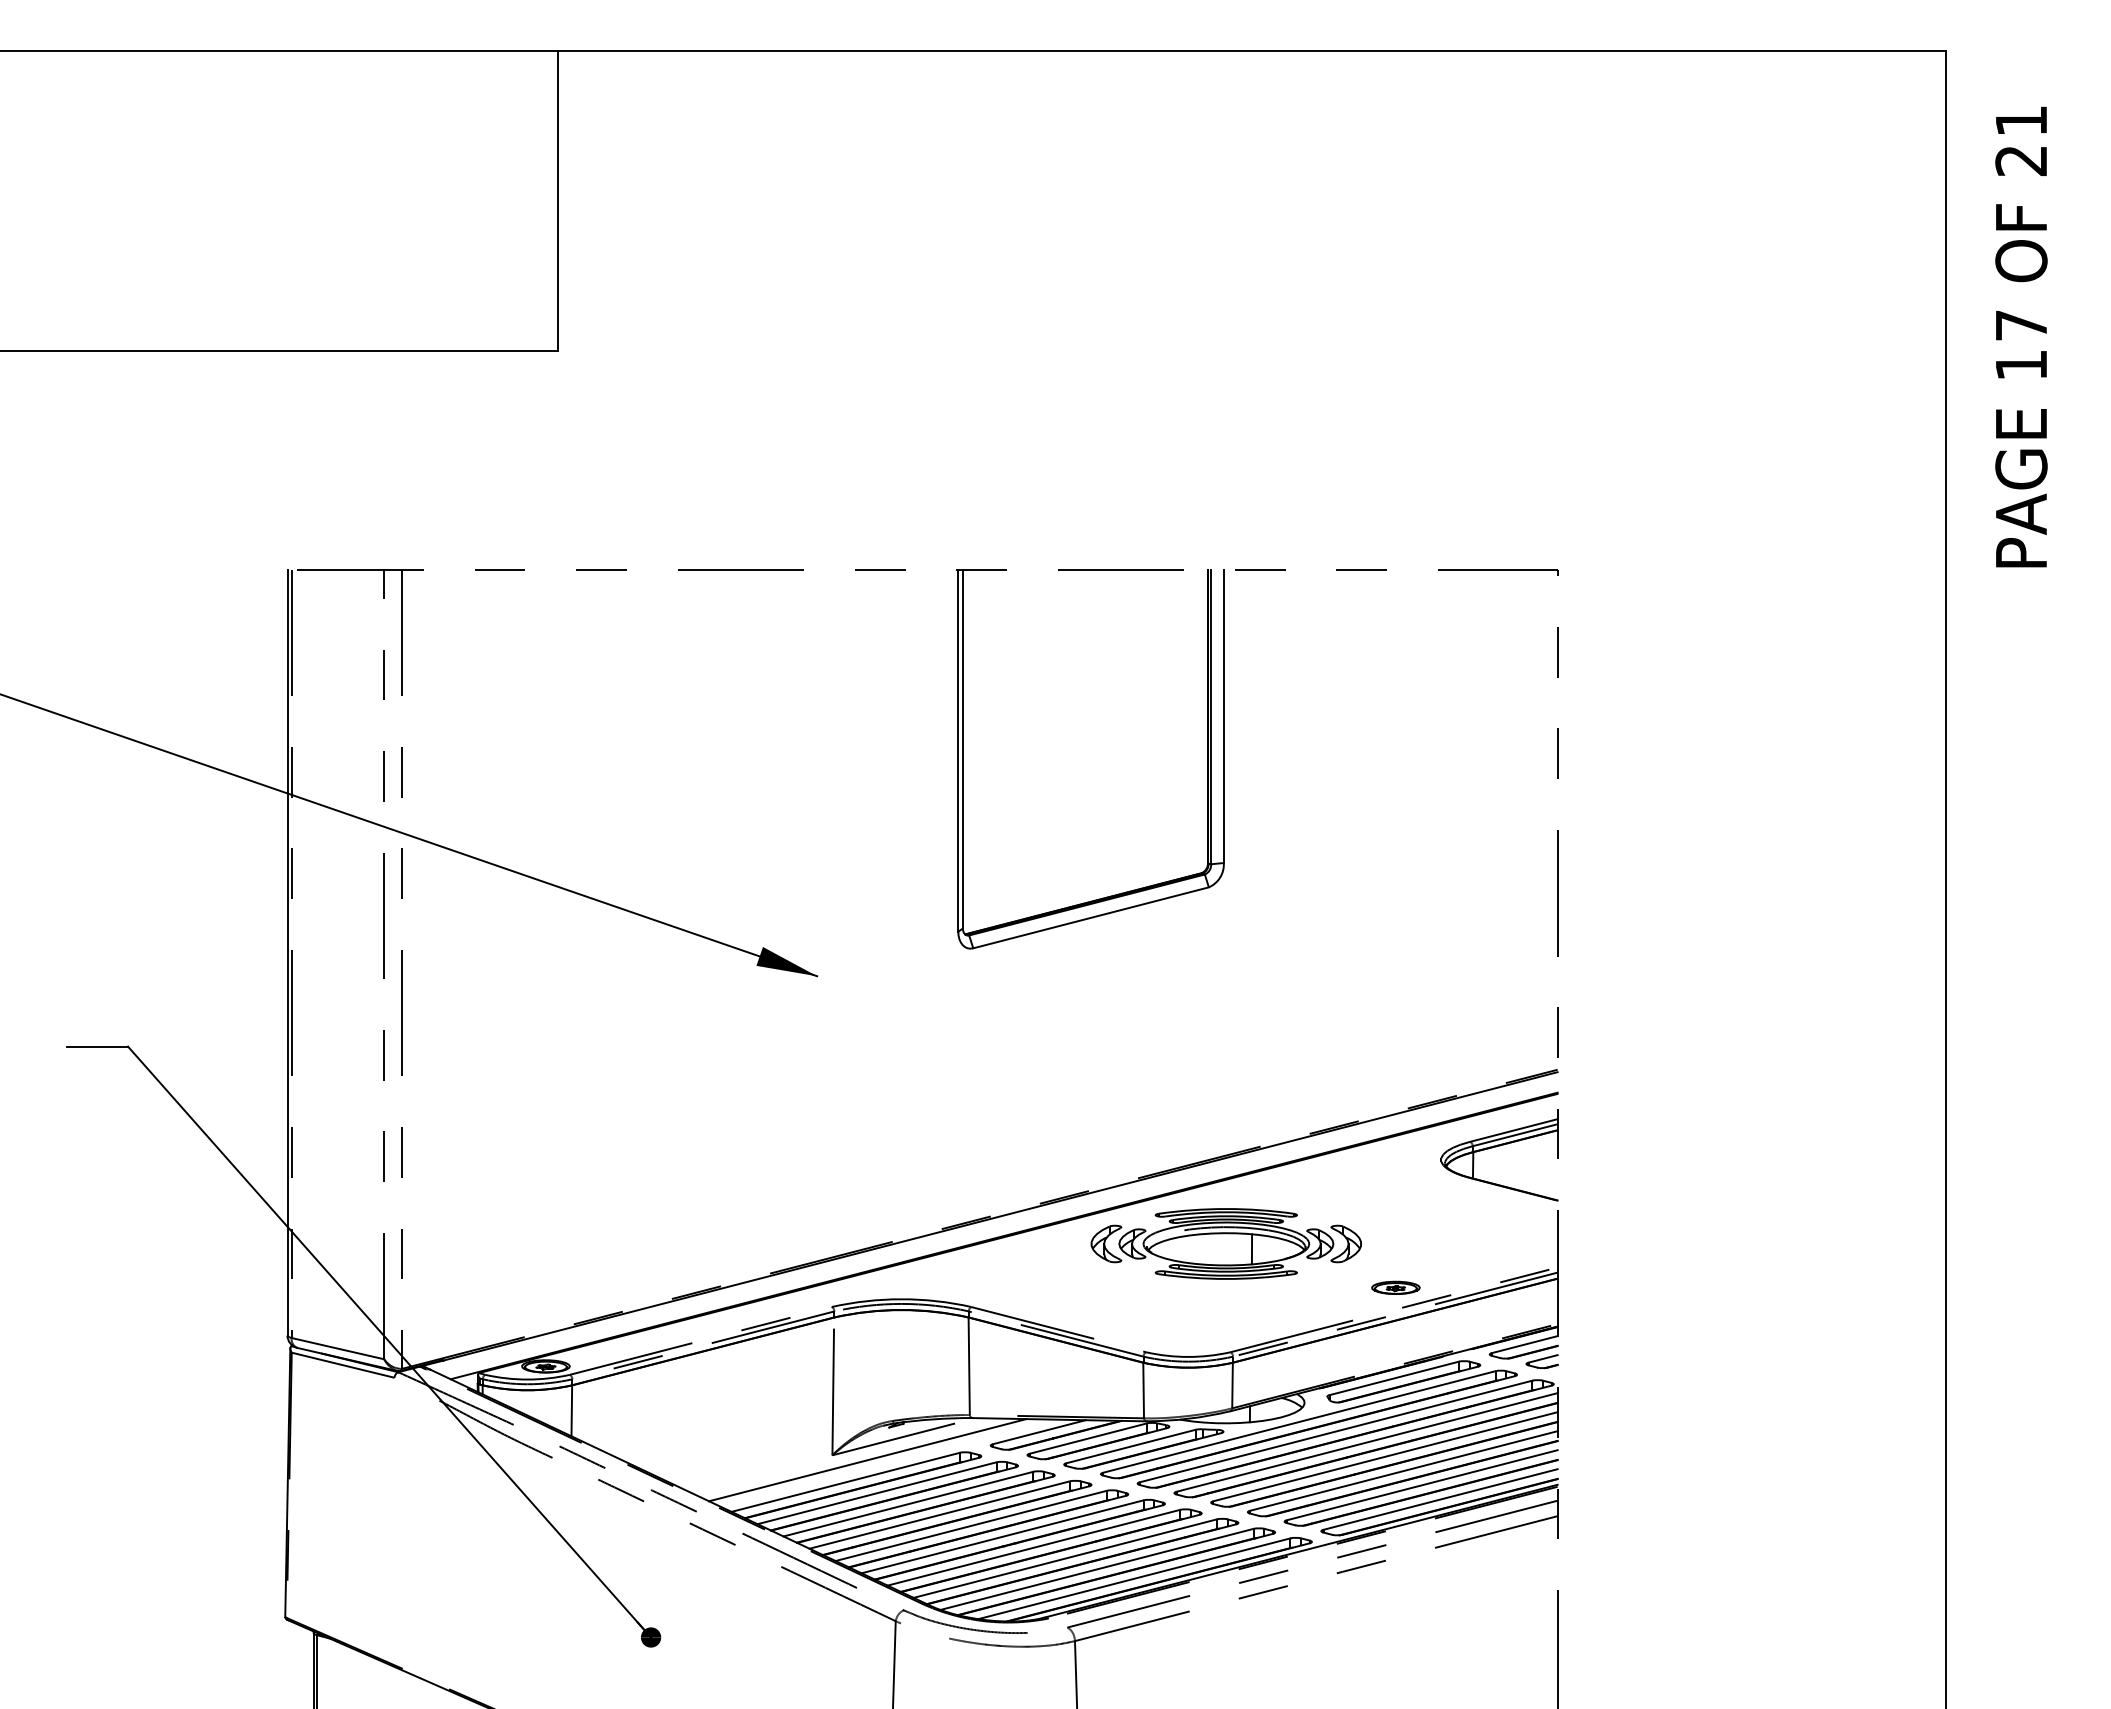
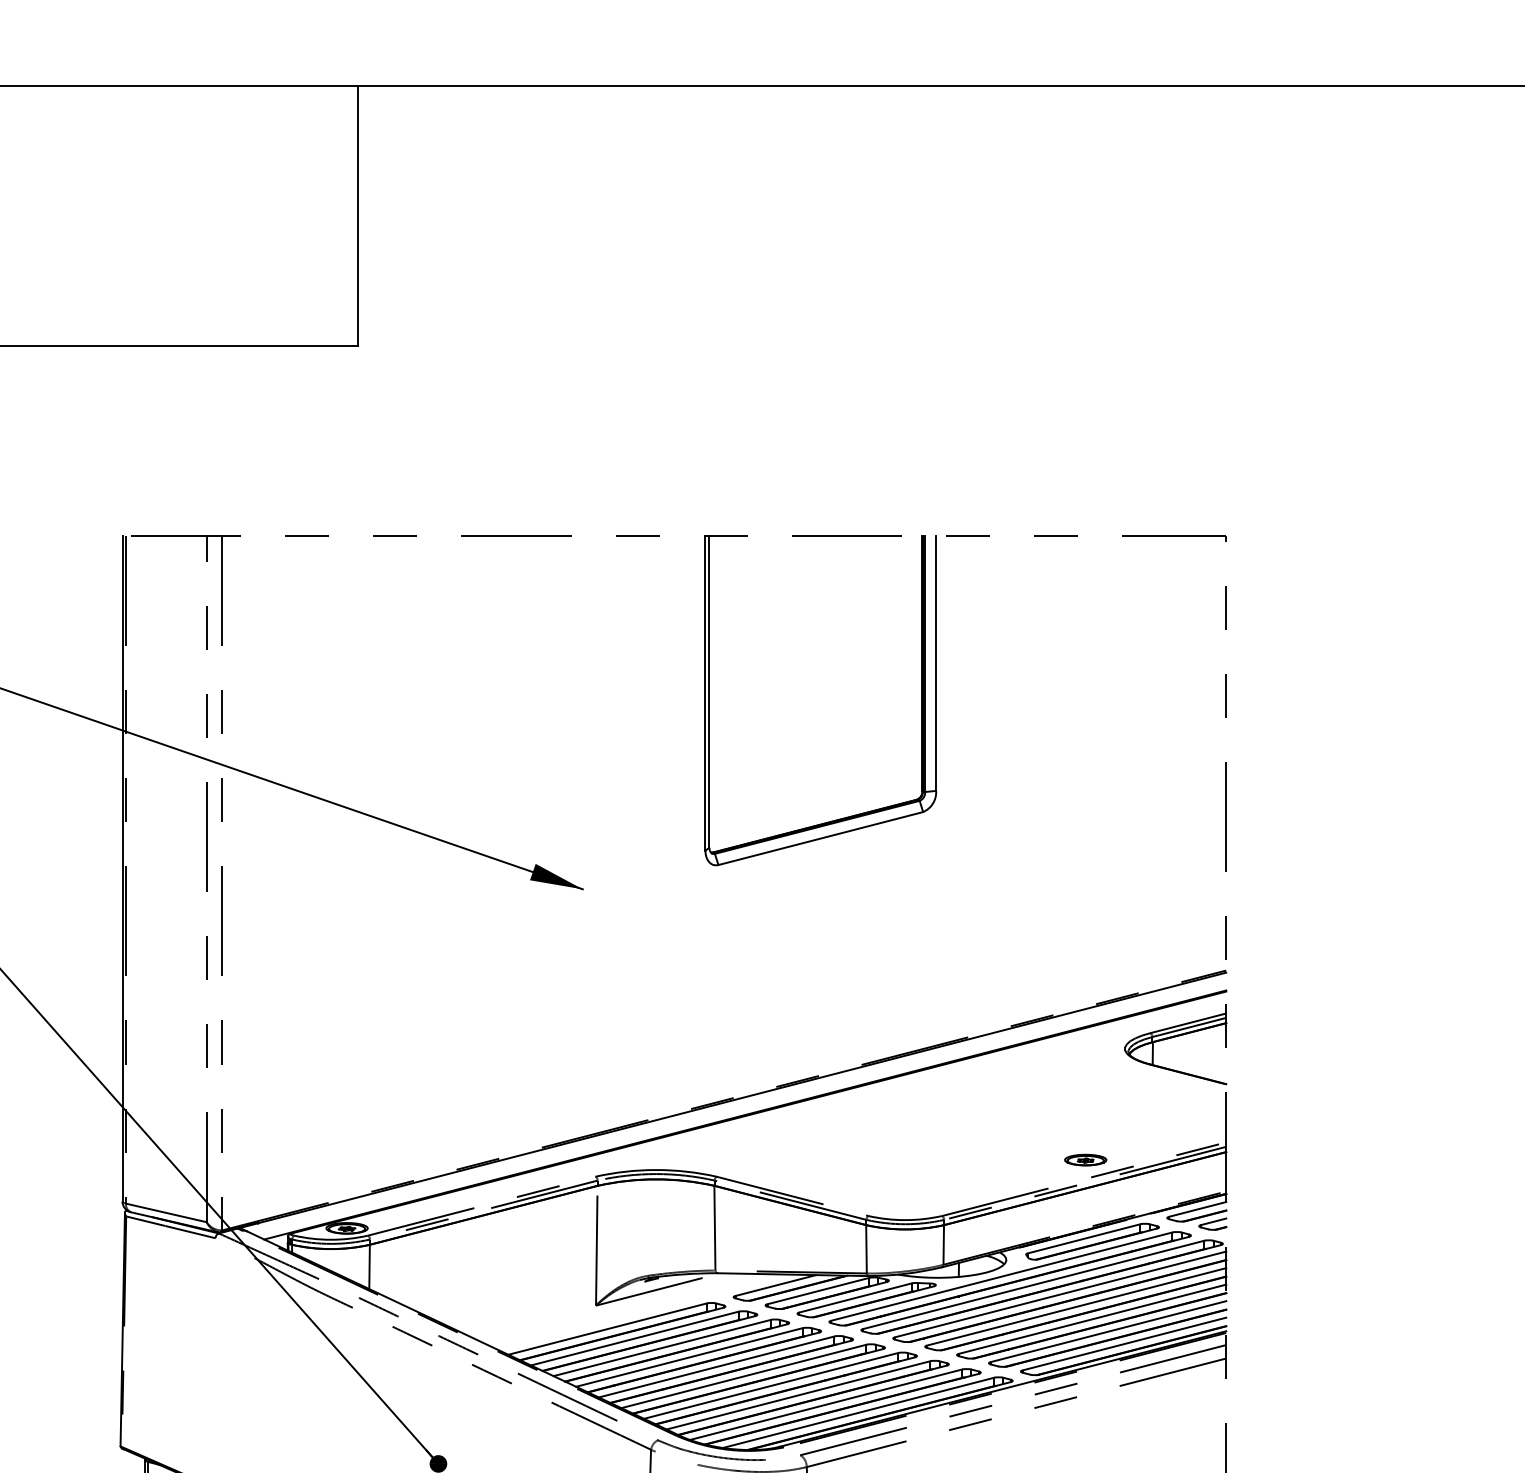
part: (1225, 1243) -> (937, 1121), removed
line: (867, 1460) -> (626, 1310), removed

